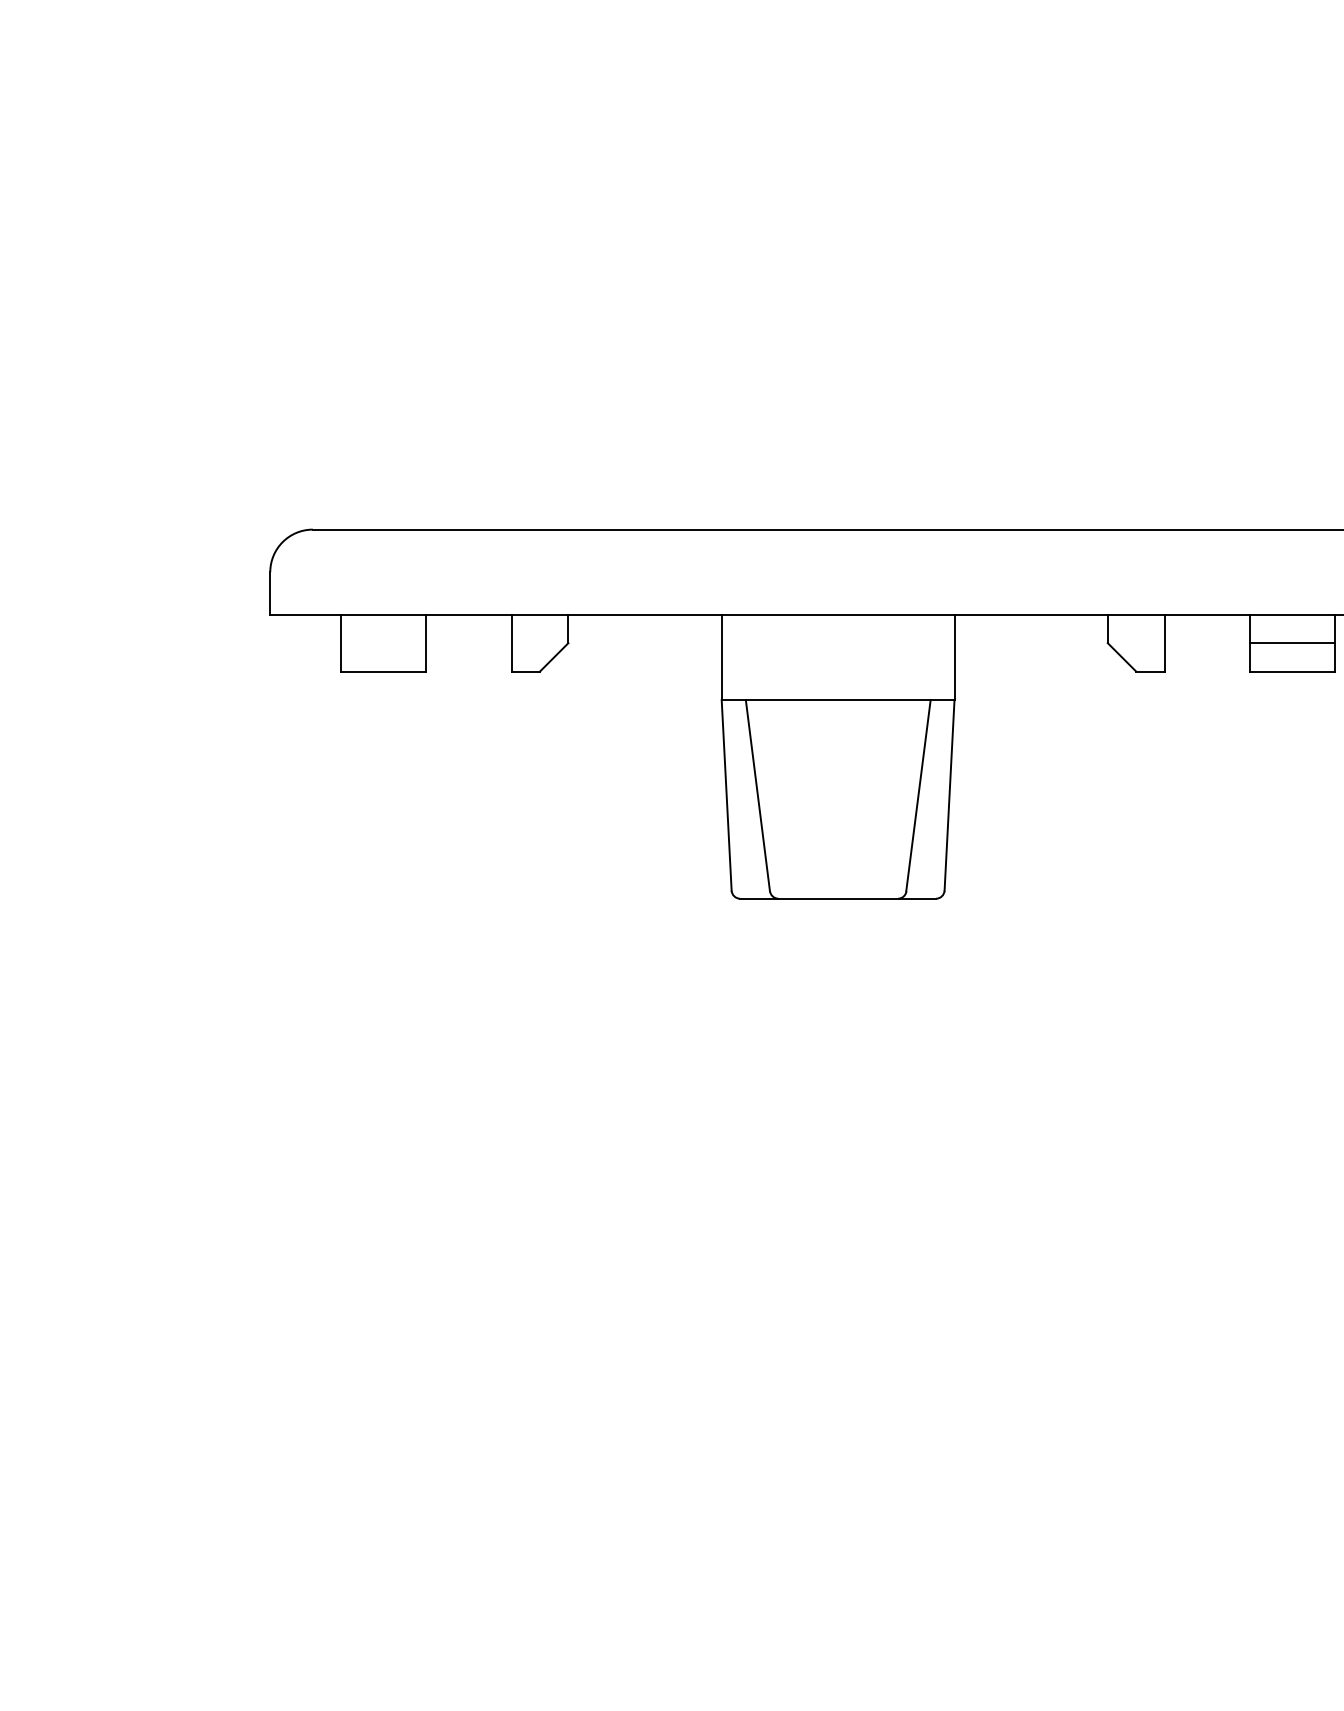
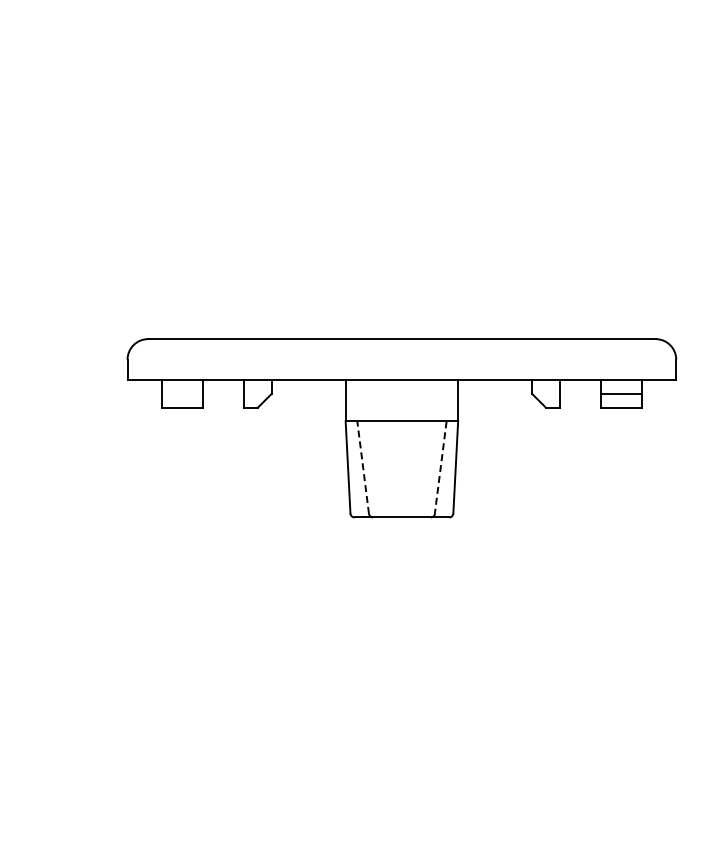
line: (758, 795) -> (363, 467), solid -> dashed
line: (917, 795) -> (440, 467), solid -> dashed

